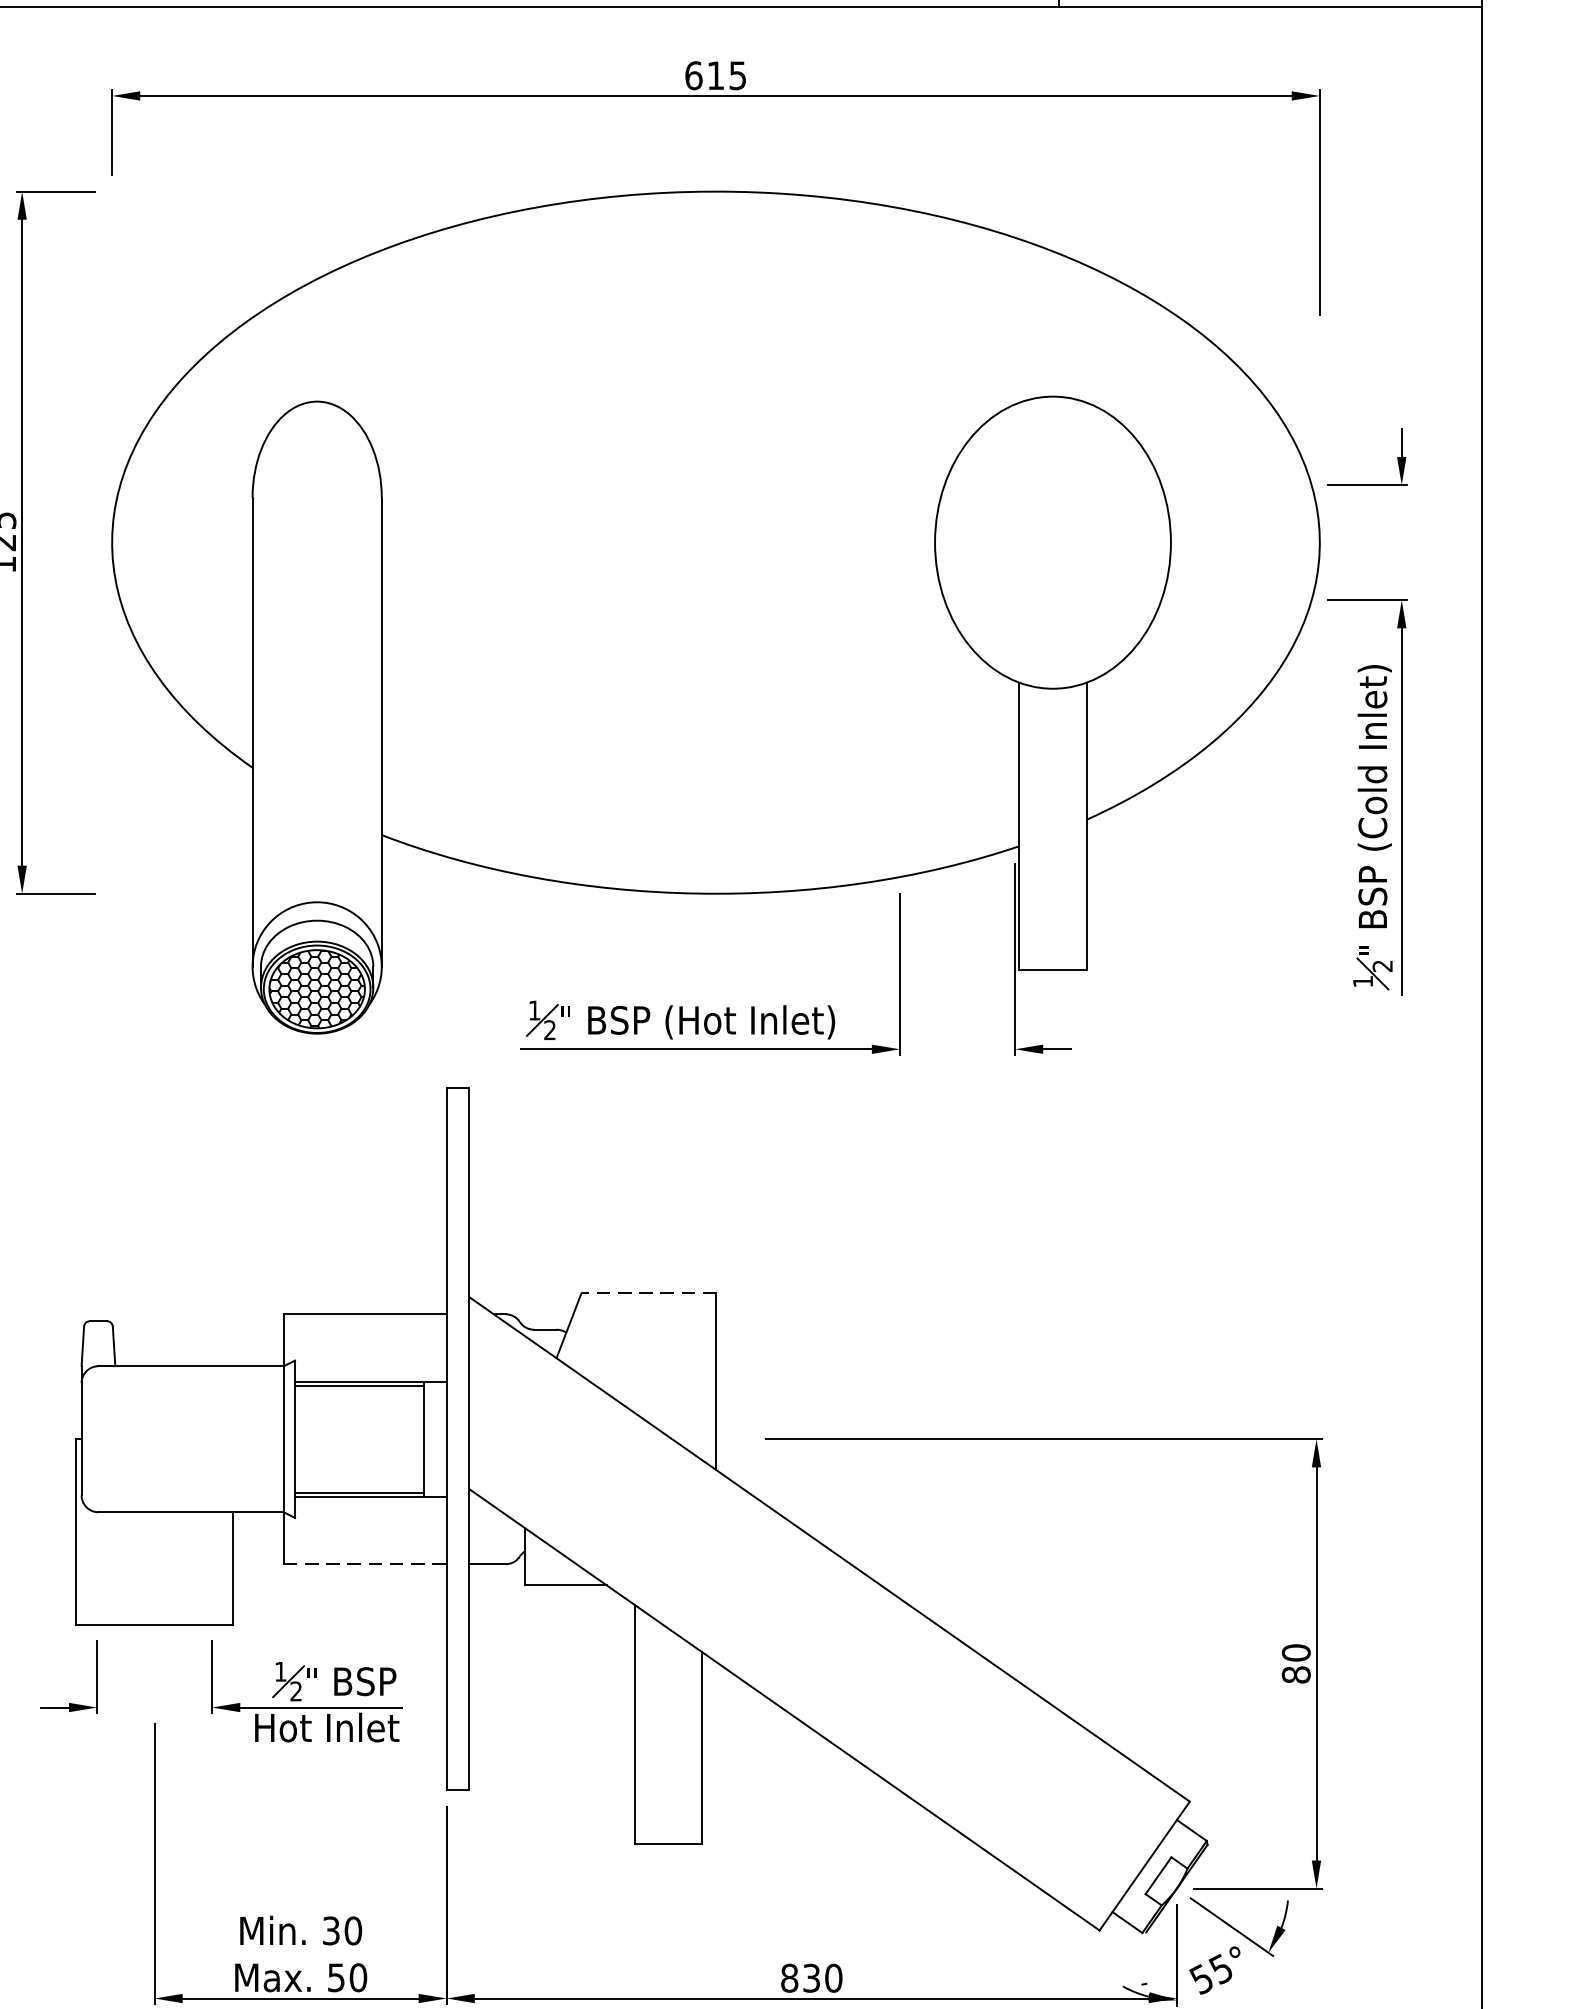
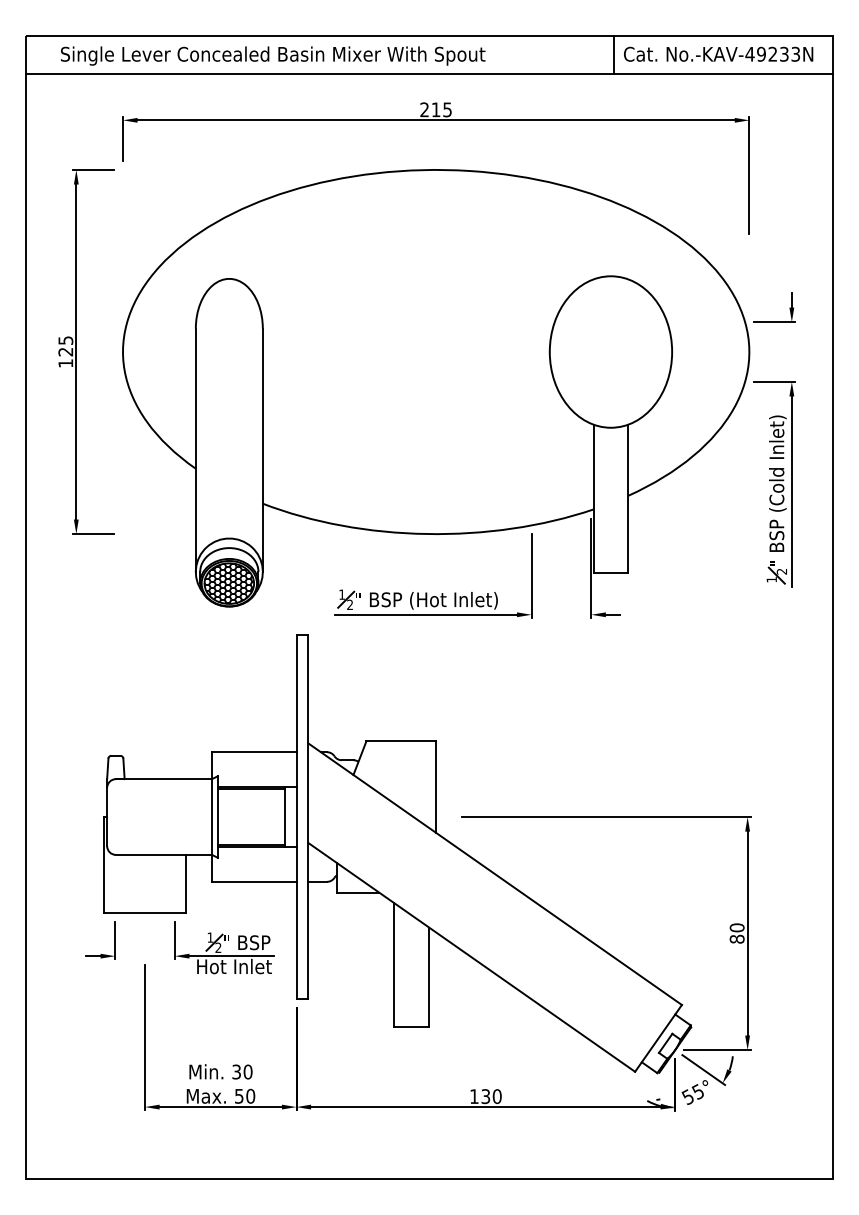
text: (693, 75) -> (424, 109), 615 -> 215
line: (649, 1293) -> (401, 741), dashed -> solid
line: (365, 1563) -> (254, 881), dashed -> solid
text: (789, 1978) -> (474, 1096), 830 -> 130

